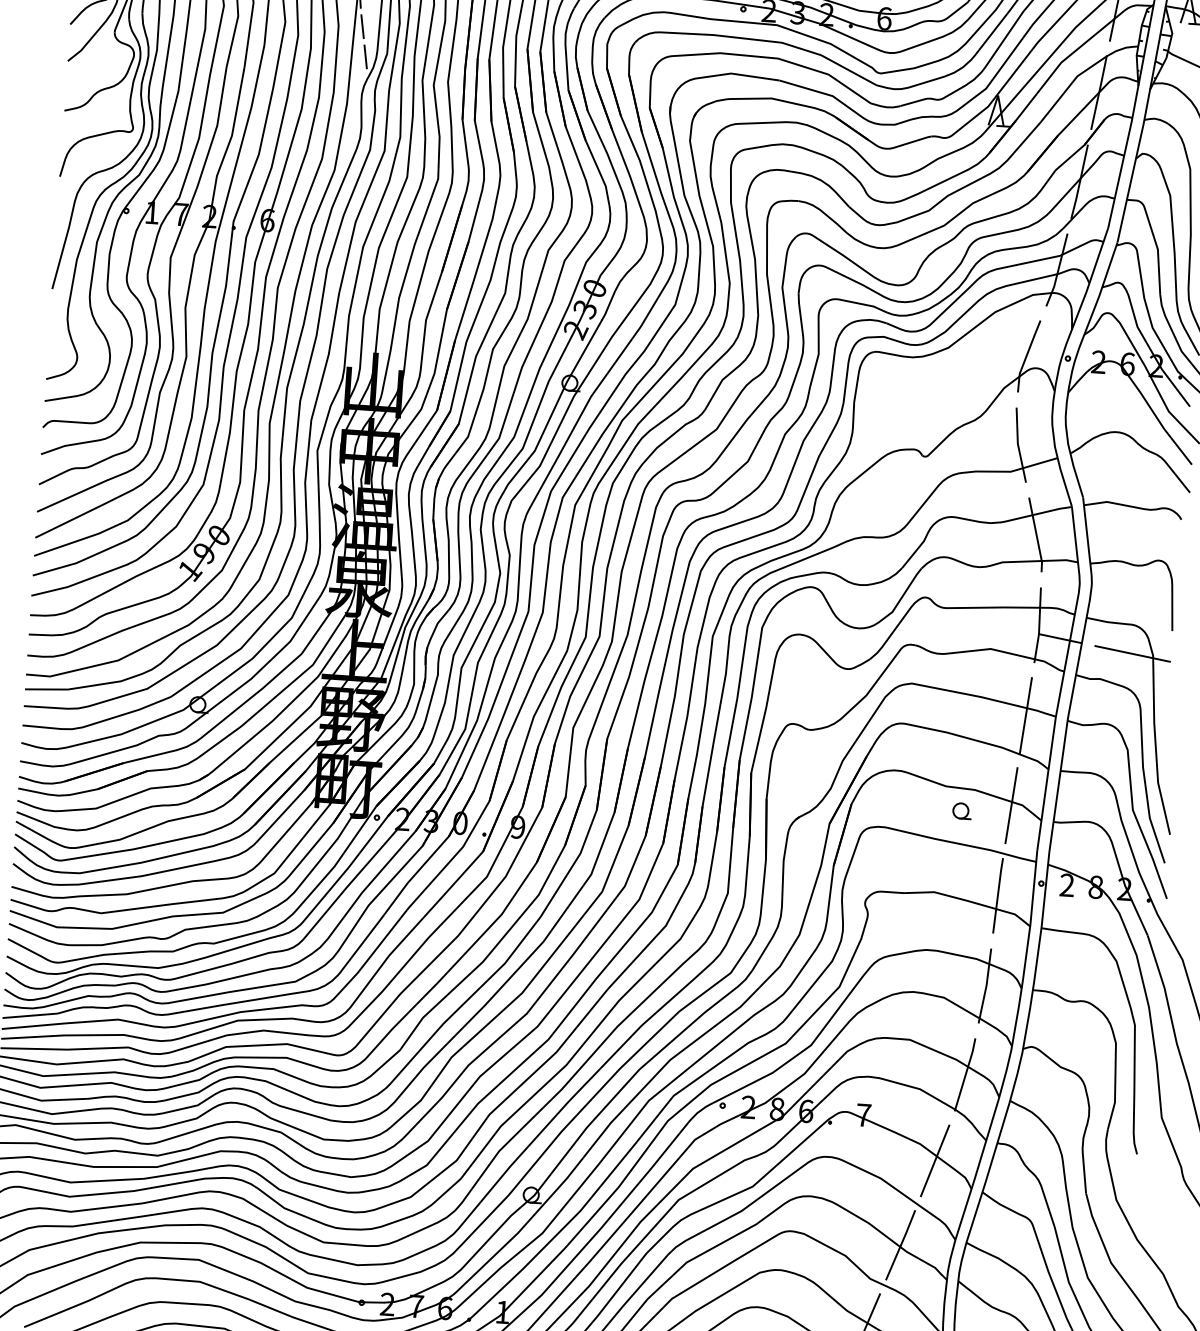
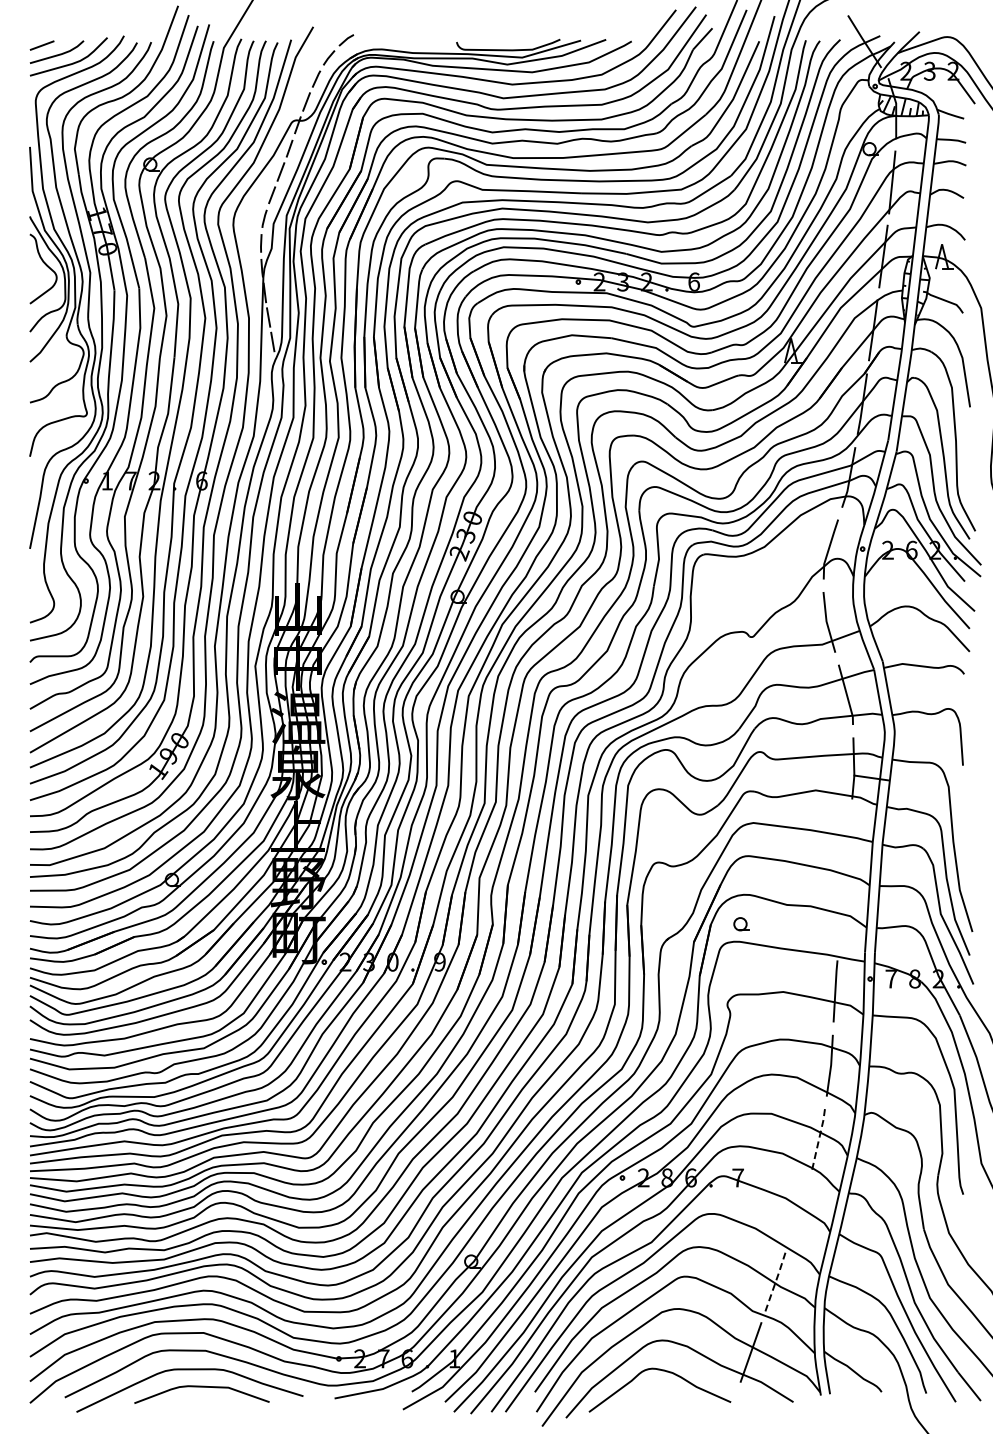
line: (1132, 653) -> (931, 786), removed
line: (1026, 715) -> (848, 842), removed
line: (1011, 806) -> (841, 917), removed
part: (962, 811) -> (741, 924), moved
text: (1067, 884) -> (891, 978), 2 -> 7
line: (966, 1073) -> (819, 1138), solid -> dashed
line: (934, 1159) -> (798, 1210), removed
line: (900, 1244) -> (775, 1281), solid -> dashed

